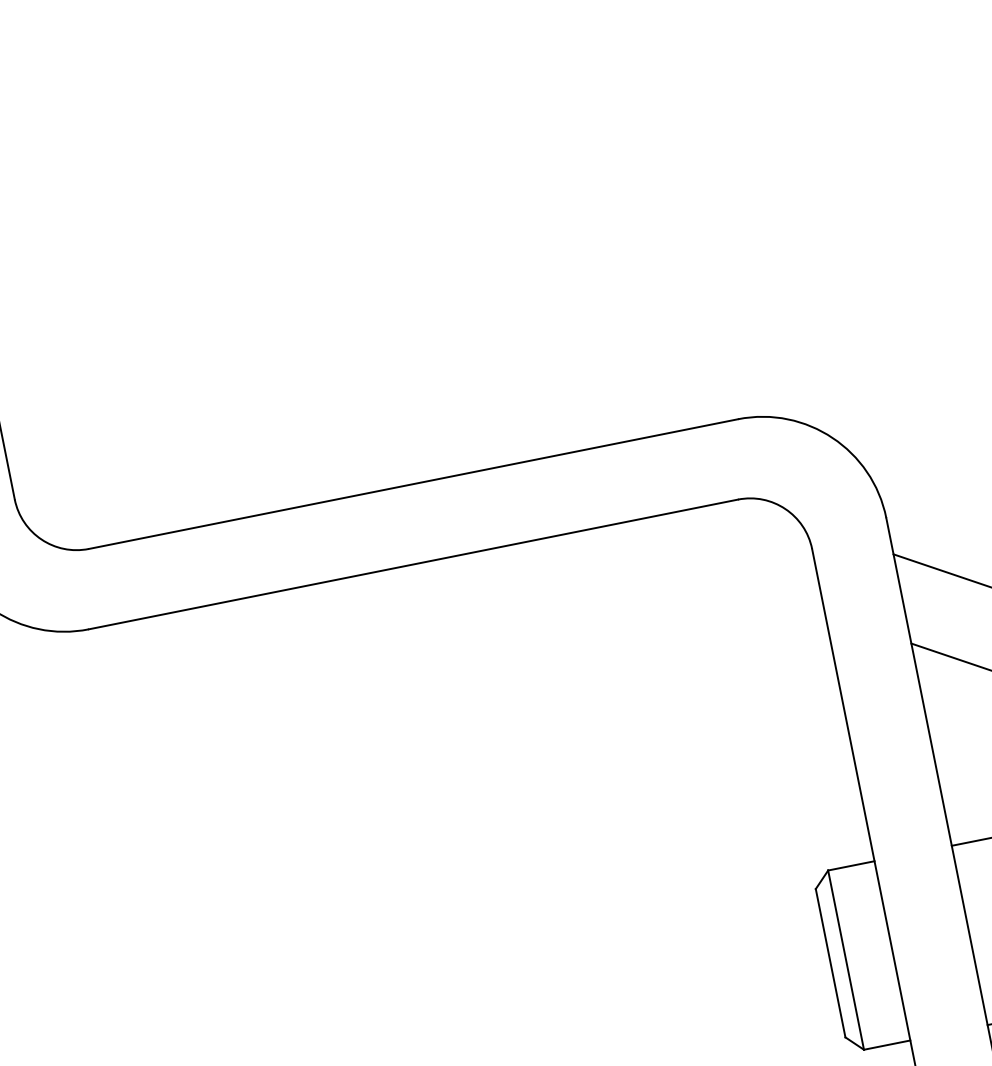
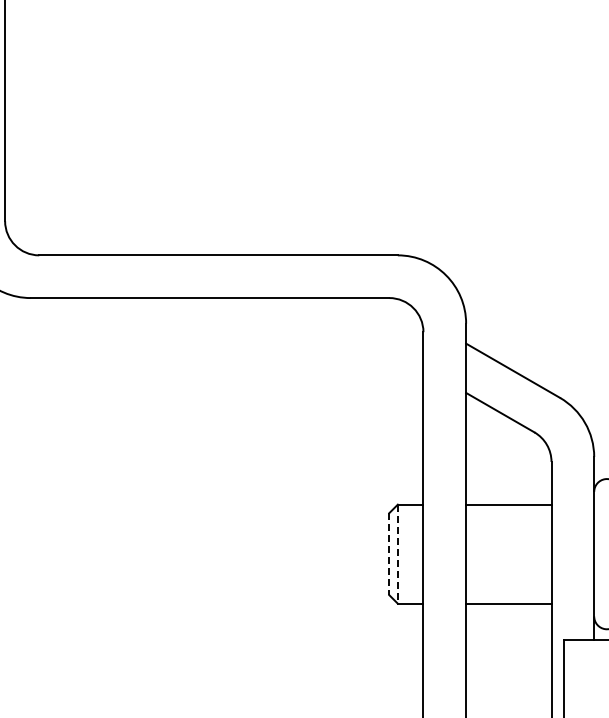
line: (845, 960) -> (397, 554), solid -> dashed
line: (831, 963) -> (389, 554), solid -> dashed

